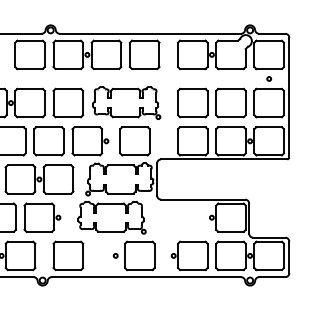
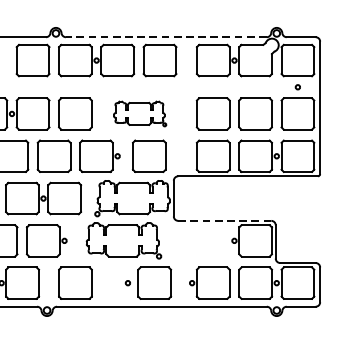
line: (150, 33) -> (166, 36), solid -> dashed
part: (126, 102) -> (139, 113), size x0.7
line: (202, 199) -> (224, 220), solid -> dashed

